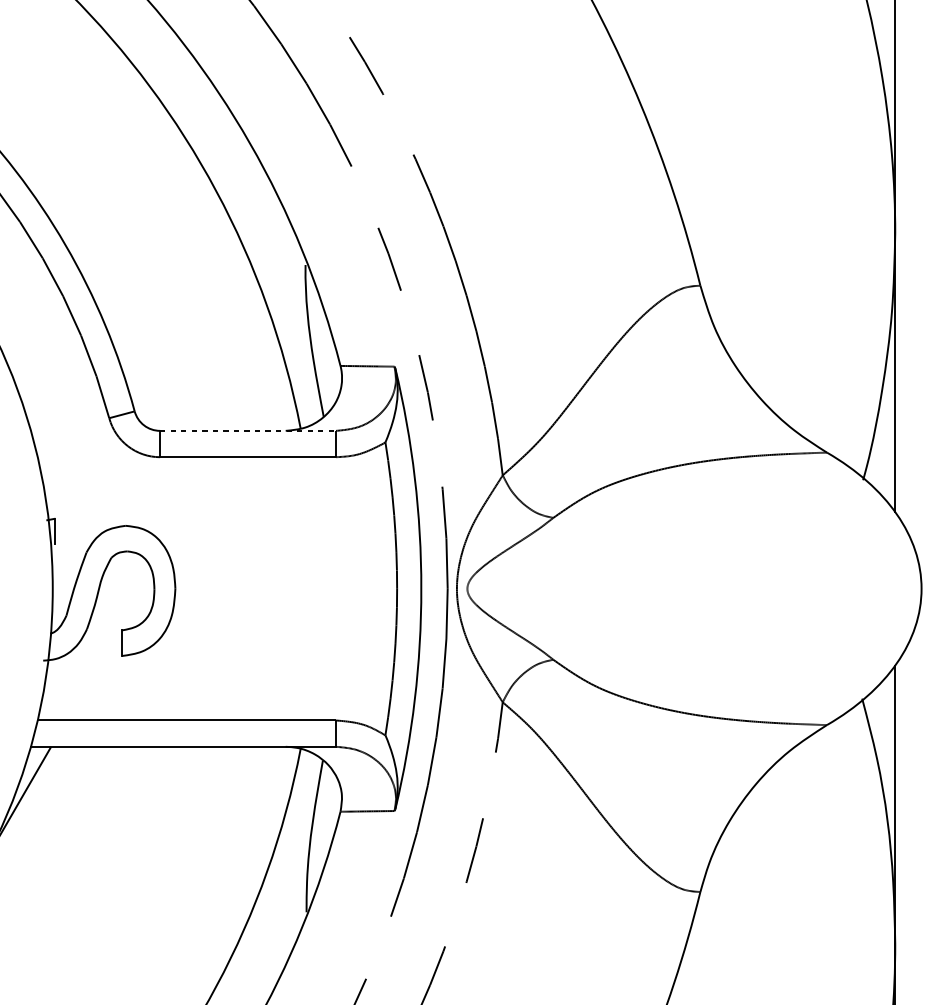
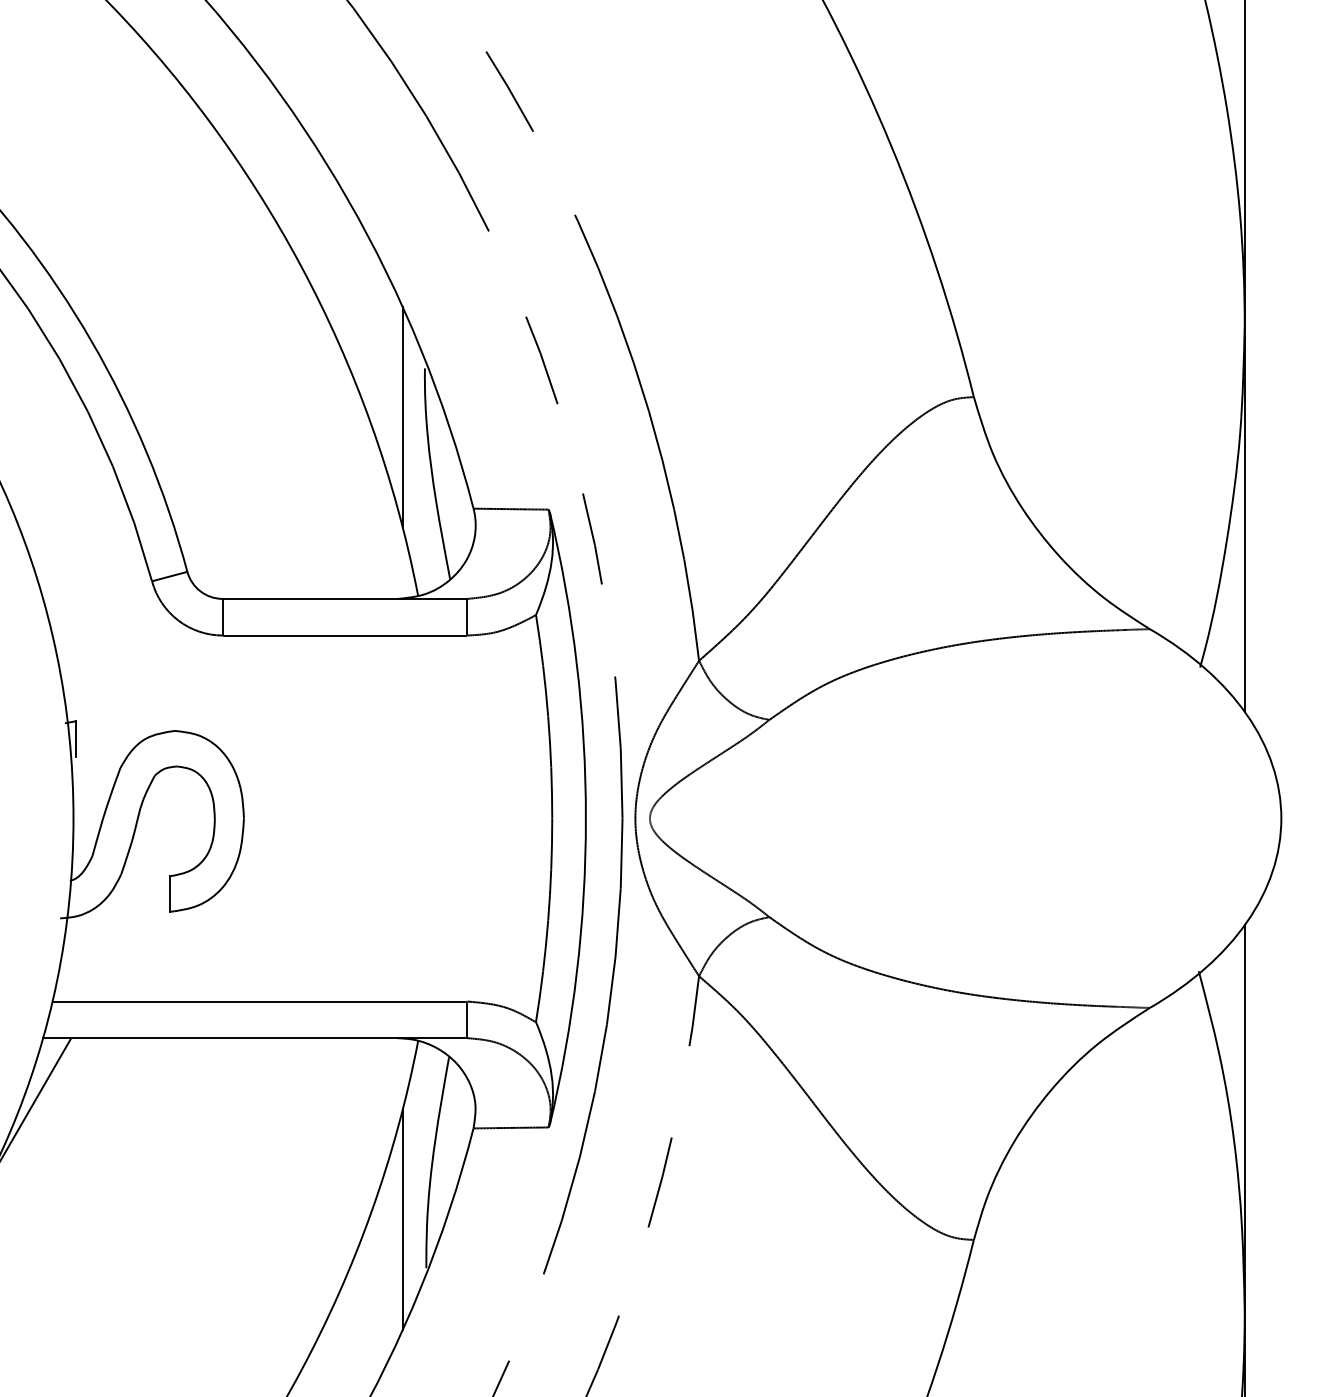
line: (289, 300) -> (402, 417), added
line: (248, 430) -> (345, 598), dashed -> solid
line: (289, 877) -> (402, 1219), added

